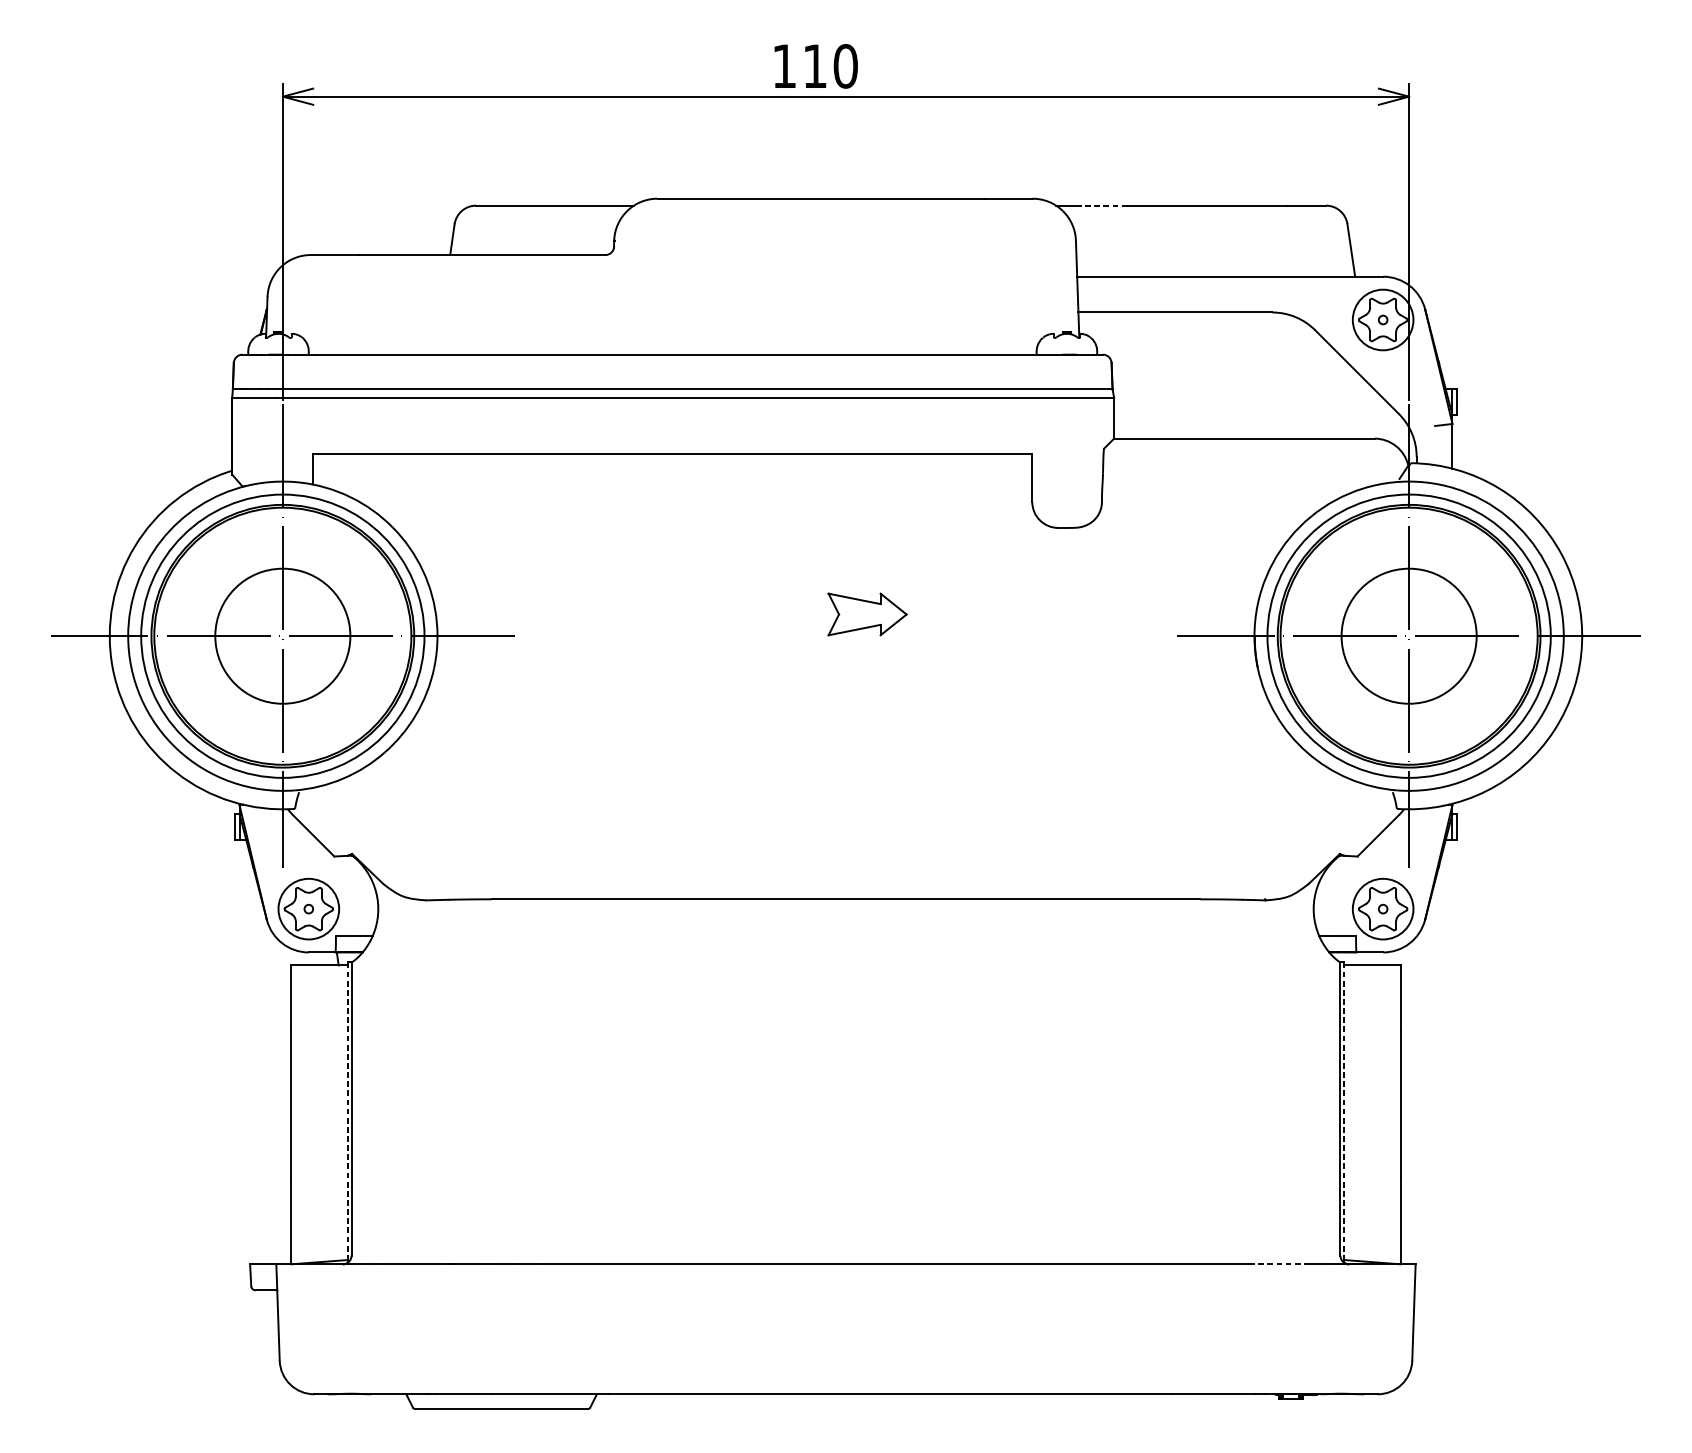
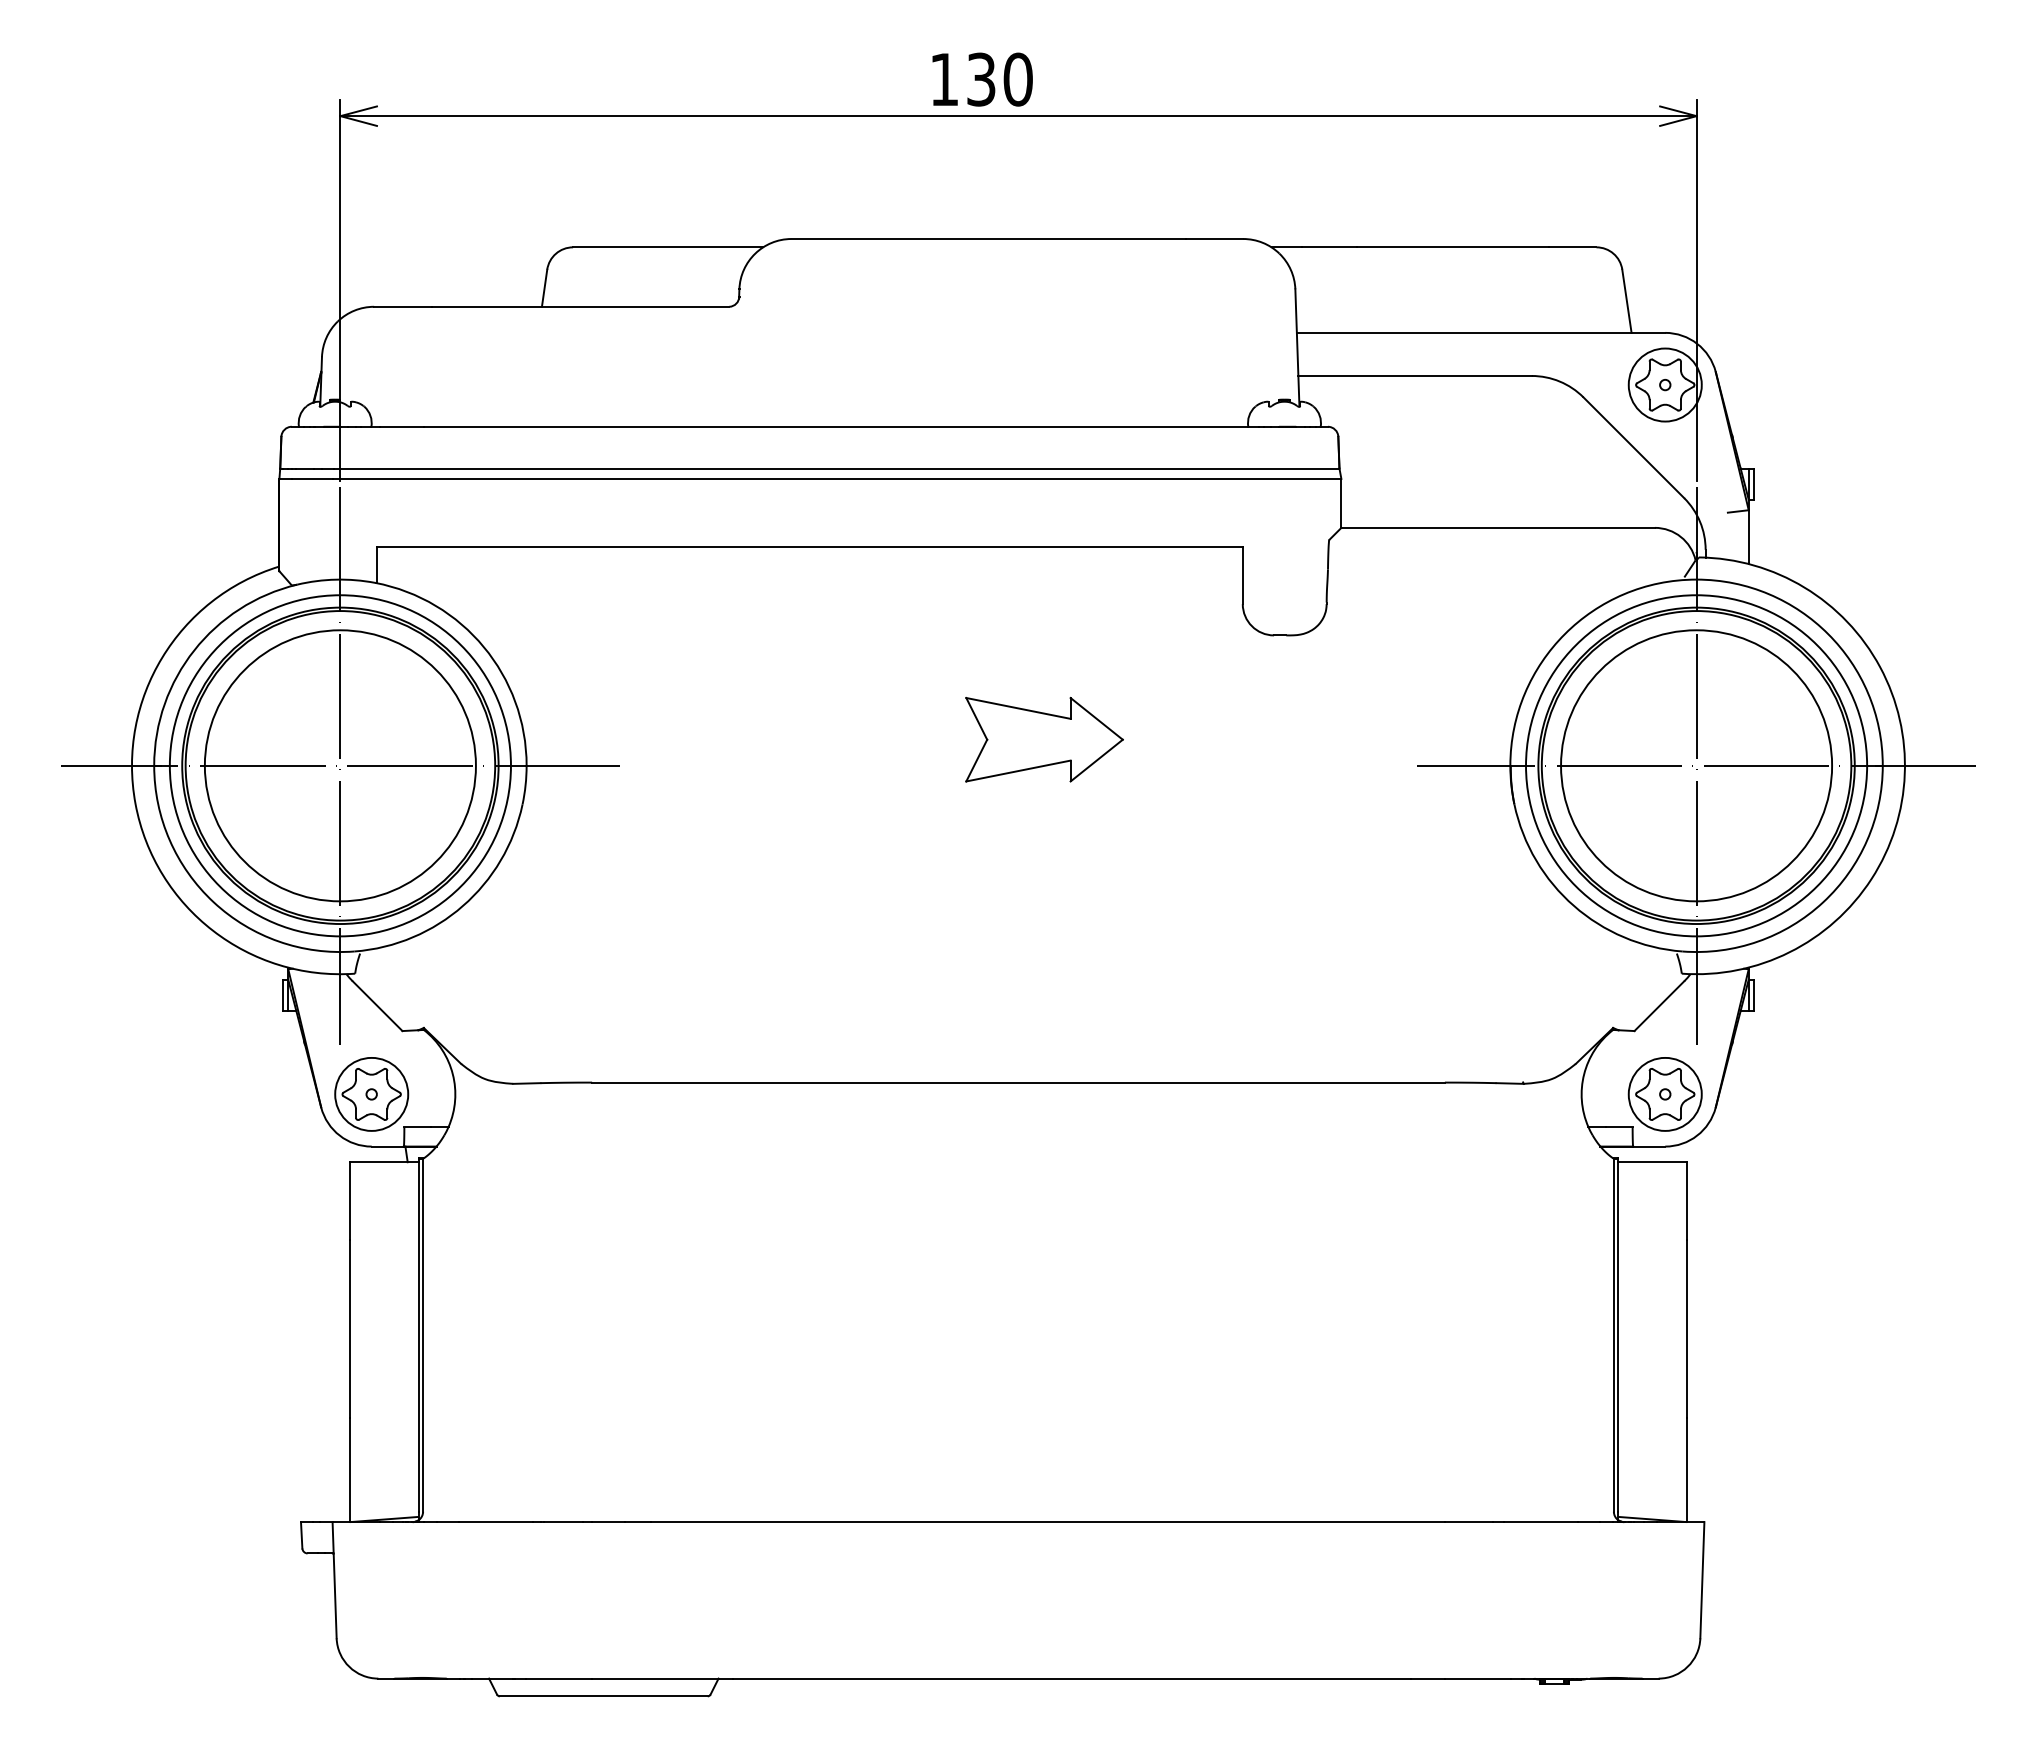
text: (815, 66) -> (981, 79), 110 -> 130
line: (1104, 205) -> (1329, 247), dashed -> solid
part: (867, 614) -> (1044, 739), size x1.67
circle: (282, 635) -> (339, 765), size x1.67
circle: (1409, 635) -> (1696, 765), size x1.67
line: (347, 1109) -> (418, 1335), dashed -> solid
line: (1344, 1109) -> (1618, 1335), dashed -> solid
line: (1280, 1264) -> (1541, 1522), dashed -> solid

